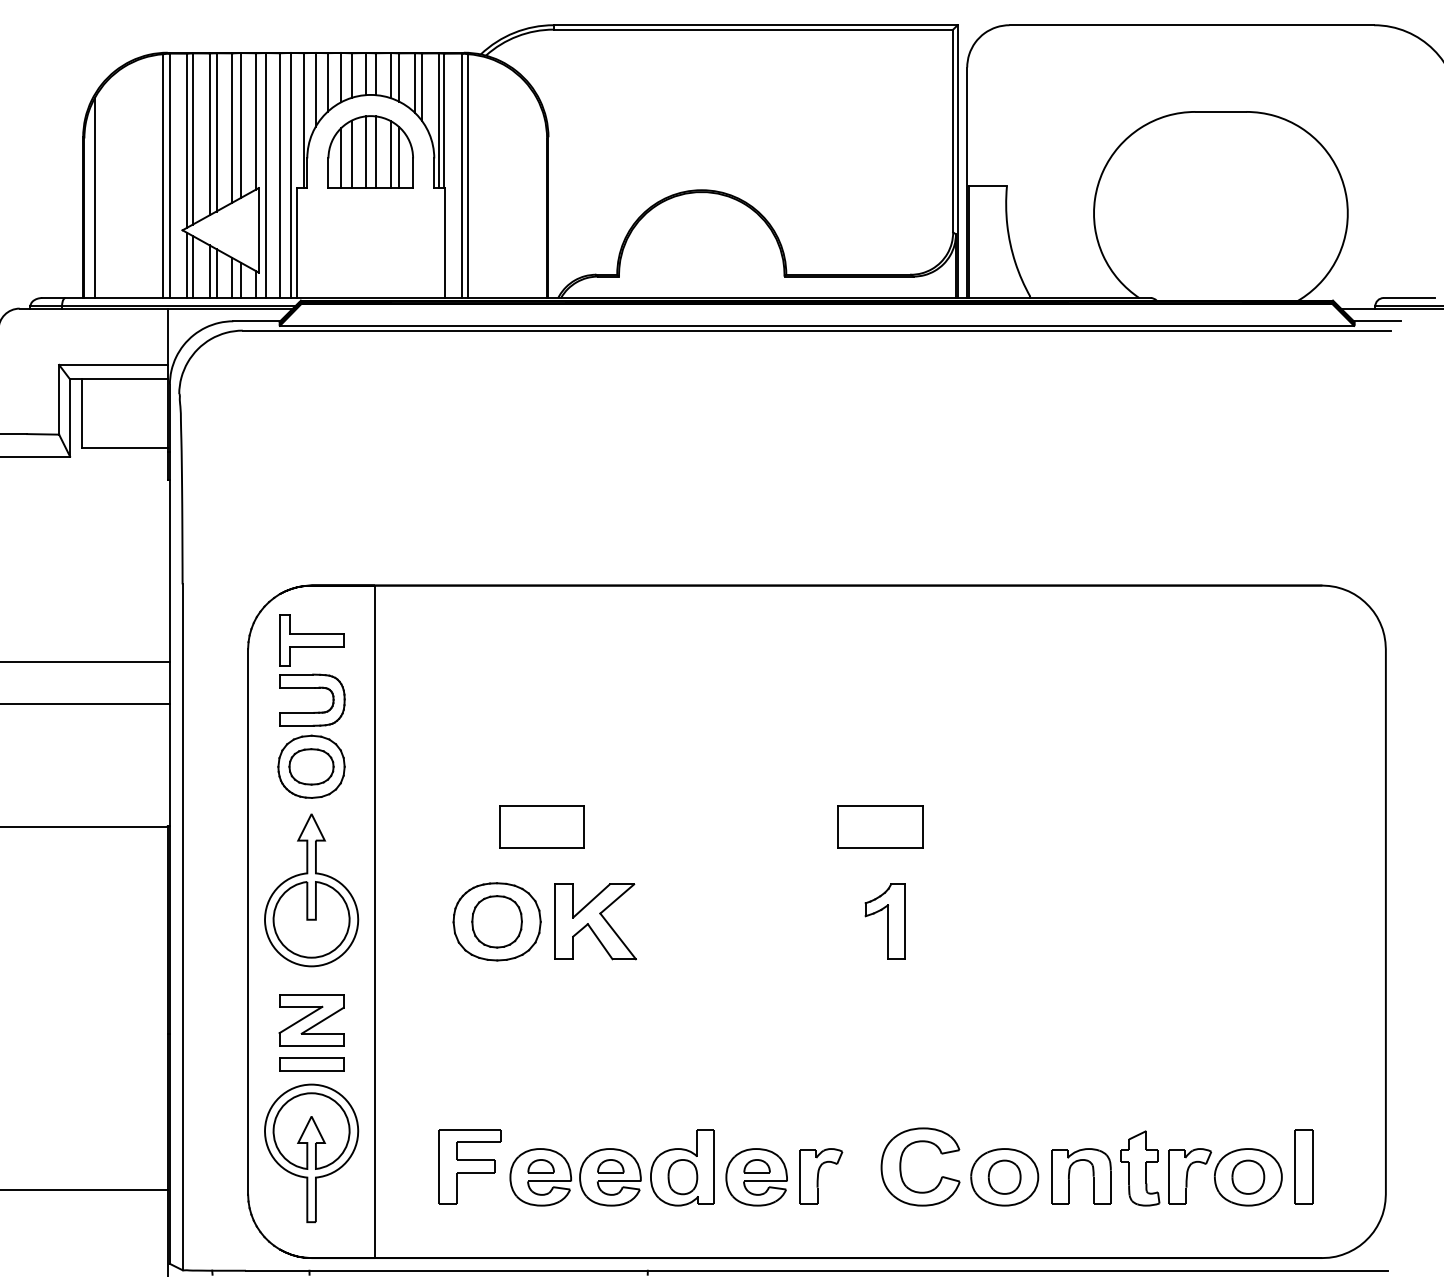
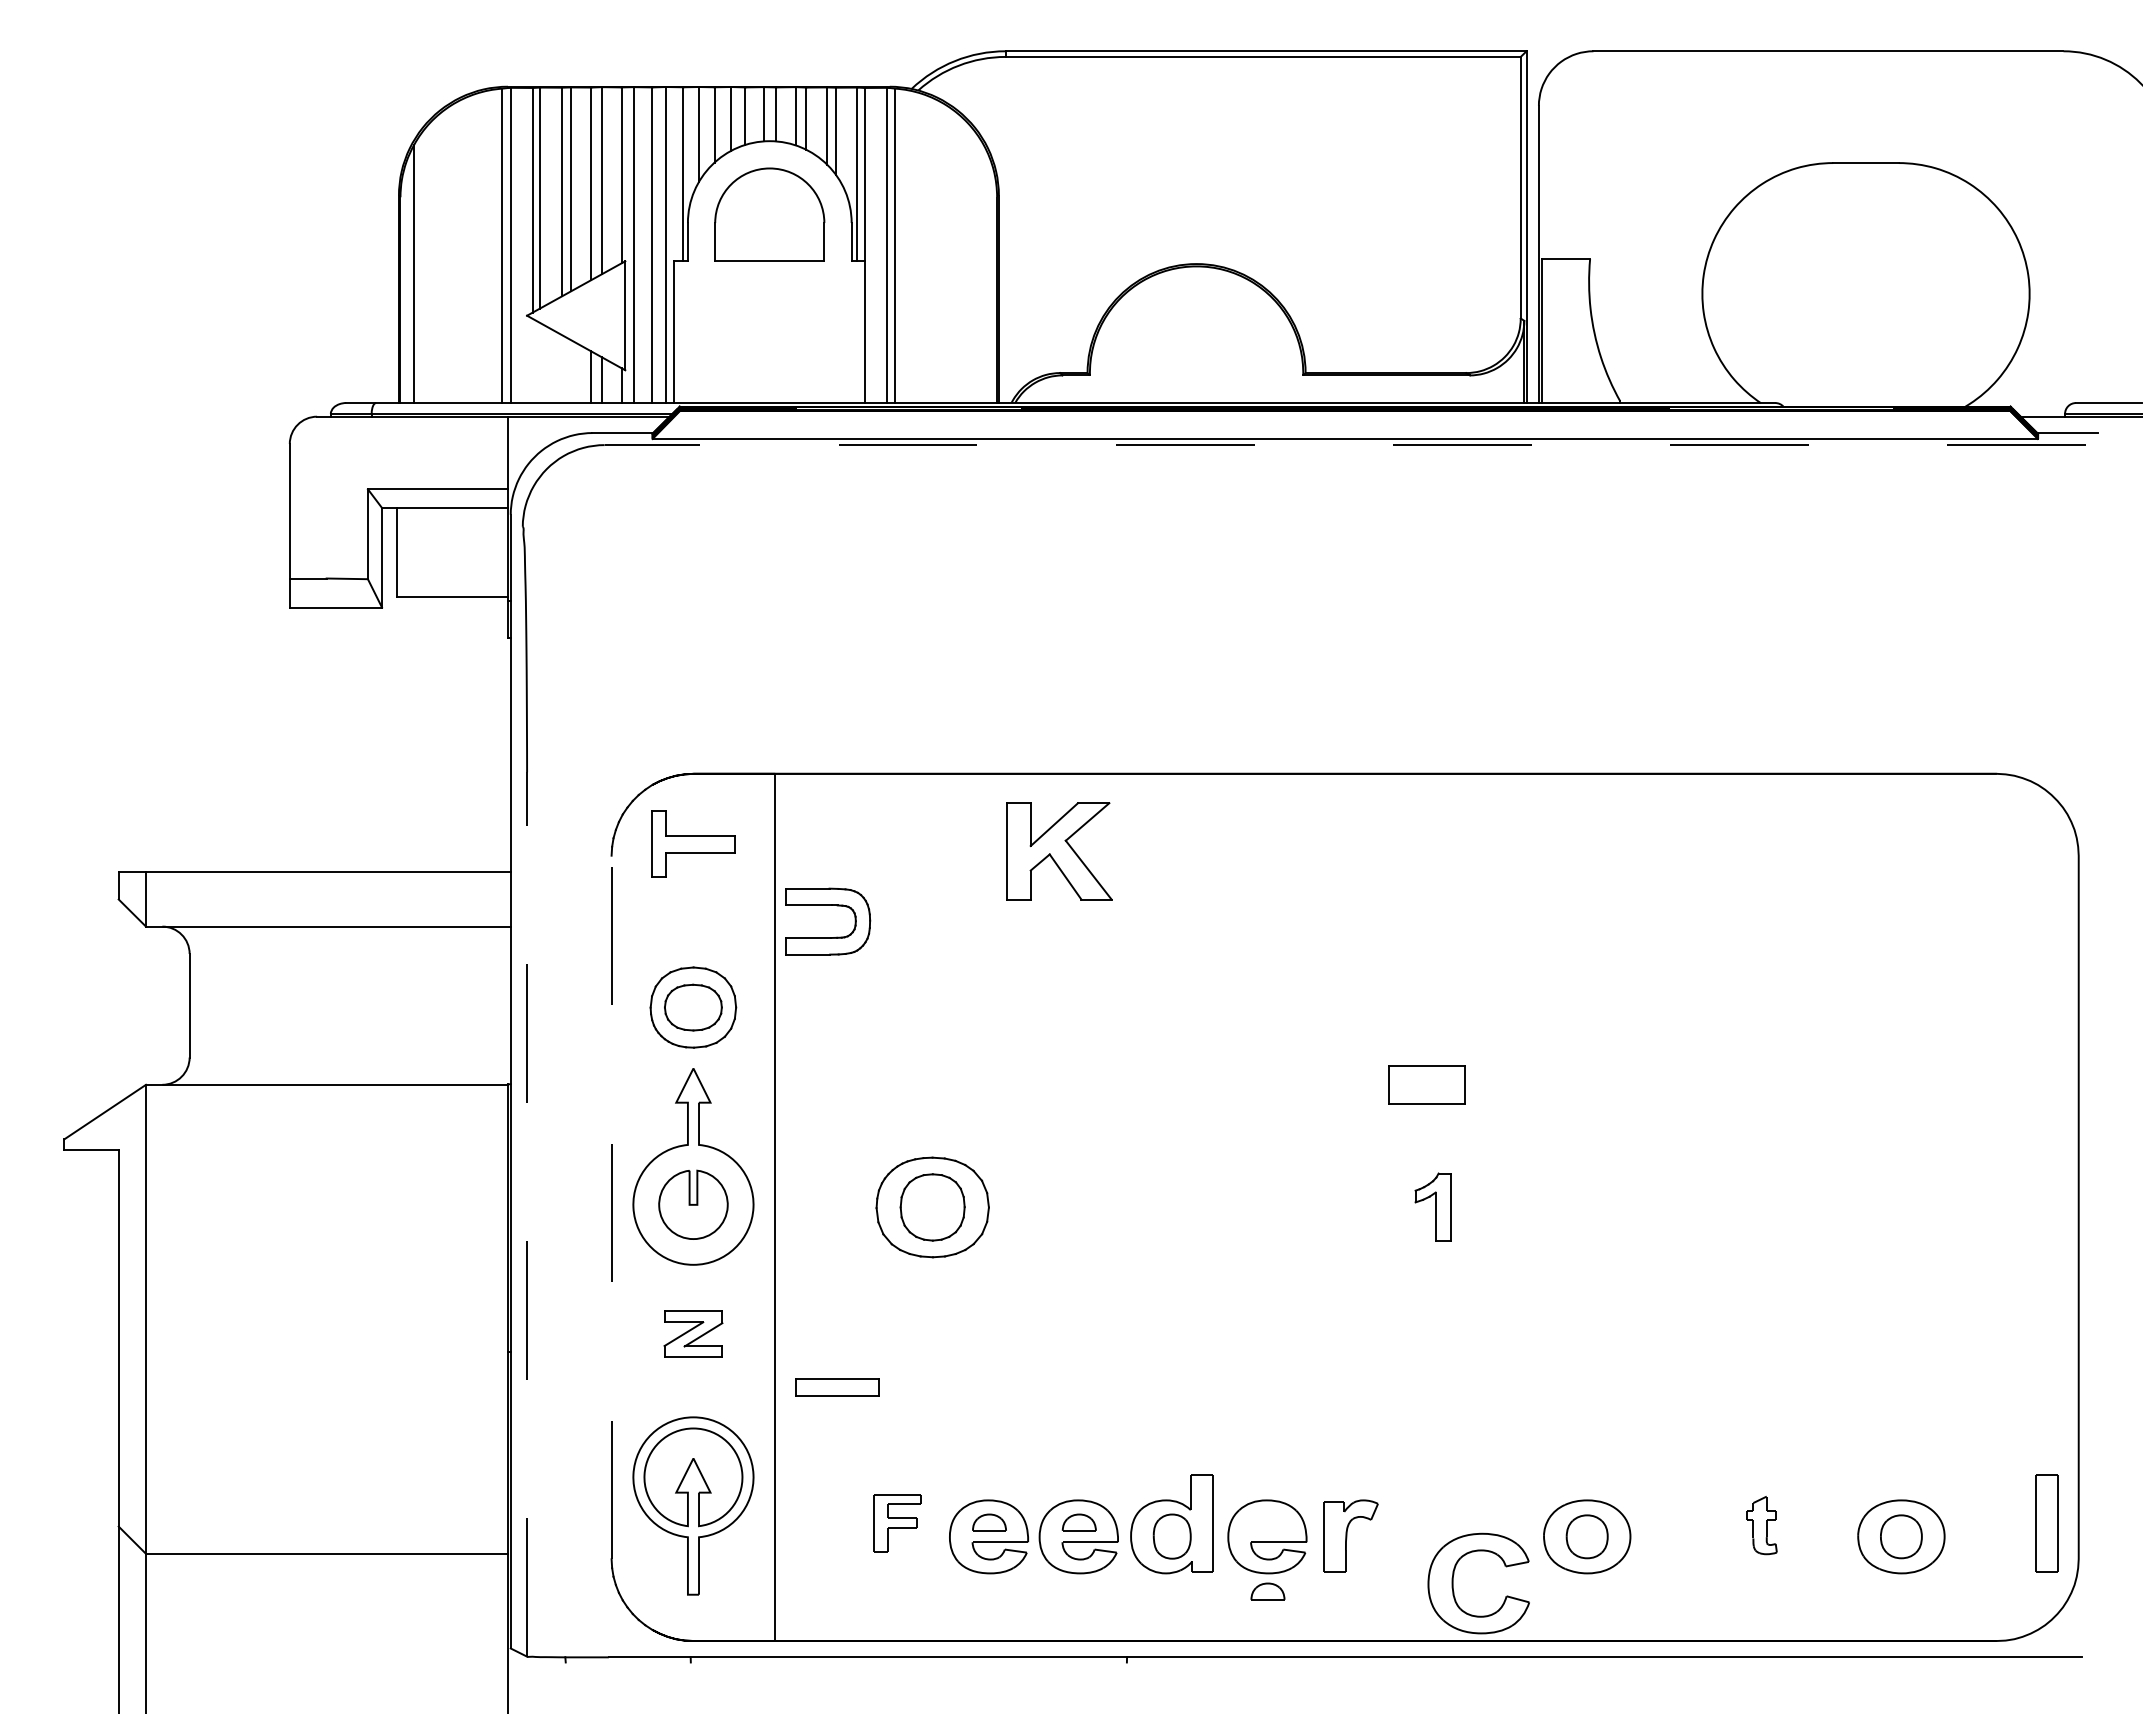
line: (365, 151) -> (763, 214), removed
line: (375, 151) -> (776, 214), removed
line: (351, 154) -> (745, 217), removed
line: (390, 154) -> (795, 218), removed
line: (399, 157) -> (806, 221), removed
line: (341, 158) -> (731, 222), removed
line: (187, 265) -> (533, 361), removed
line: (192, 267) -> (540, 363), removed
line: (209, 272) -> (561, 369), removed
line: (216, 273) -> (570, 371), removed
line: (816, 330) -> (1344, 445), solid -> dashed
part: (312, 687) -> (828, 905), moved
part: (541, 826) -> (990, 1084), removed
part: (880, 826) -> (1426, 1084), size x0.7
part: (311, 919) -> (693, 1204), size x0.7
line: (248, 921) -> (611, 1207), solid -> dashed
part: (595, 921) -> (1059, 851), moved
part: (885, 921) -> (1433, 1207), size x0.7
line: (182, 926) -> (527, 1213), solid -> dashed
part: (311, 1020) -> (693, 1334), size x0.7
part: (311, 1064) -> (837, 1387), moved
part: (469, 1166) -> (897, 1523), size x0.6
part: (756, 1166) -> (1267, 1591), moved
part: (901, 1166) -> (1453, 1583), moved
part: (1303, 1166) -> (2046, 1523), moved
part: (1139, 1168) -> (1761, 1525), size x0.6
part: (1070, 1173) -> (1671, 1532), removed
part: (1190, 1176) -> (1826, 1535), removed

